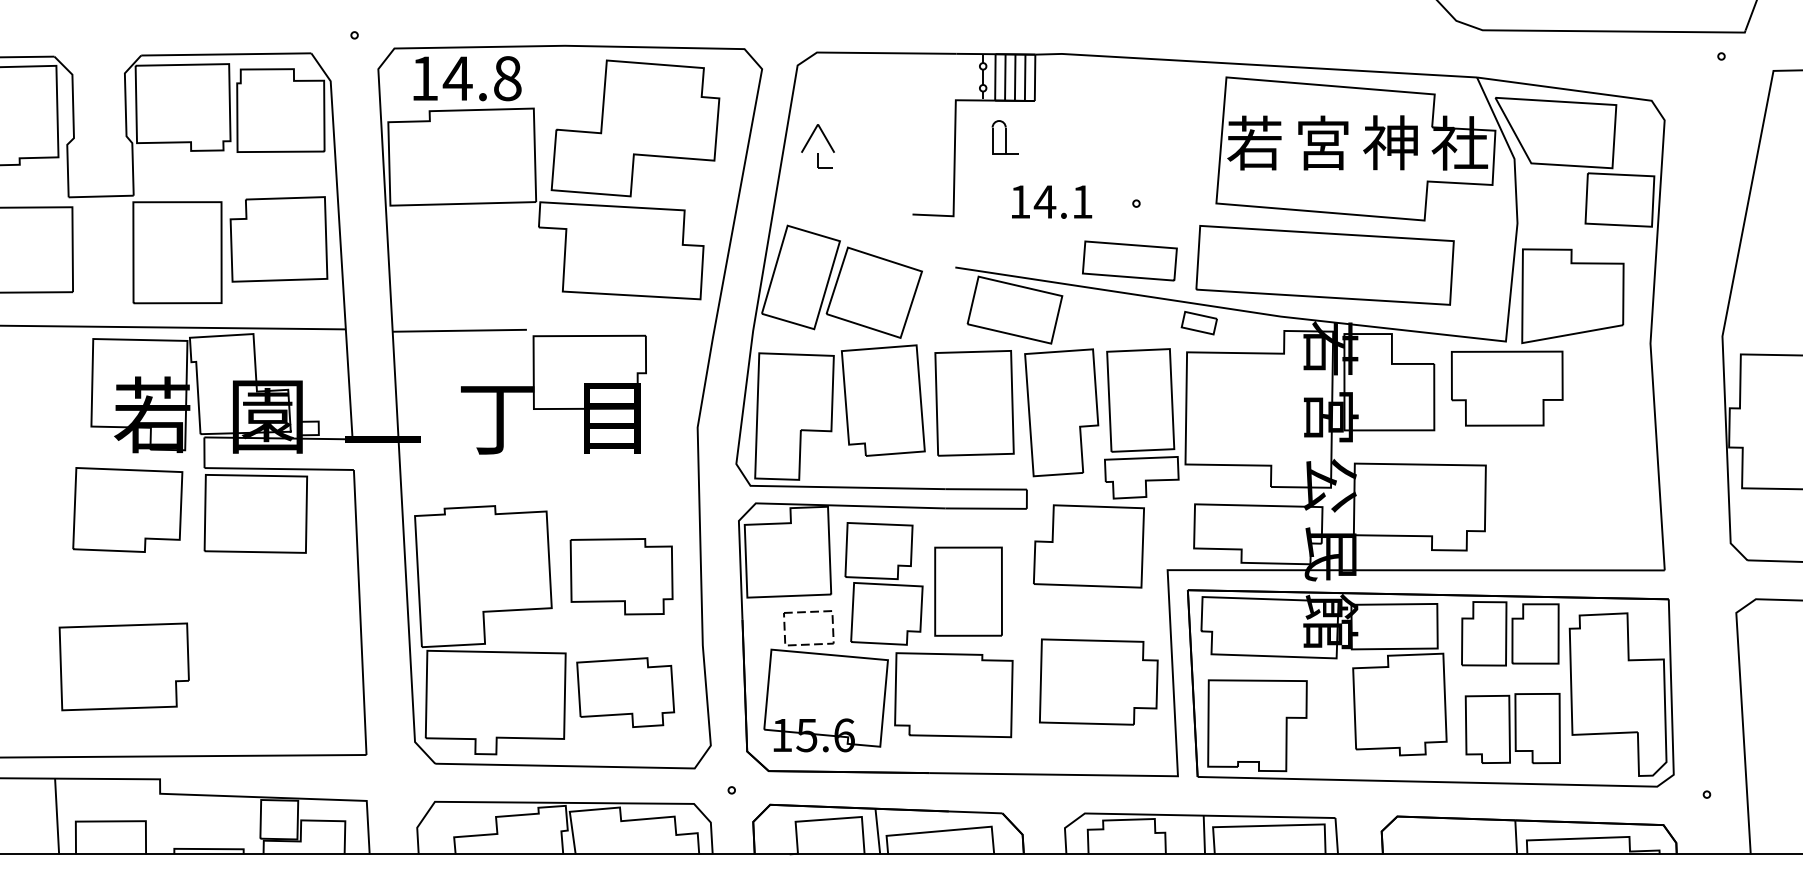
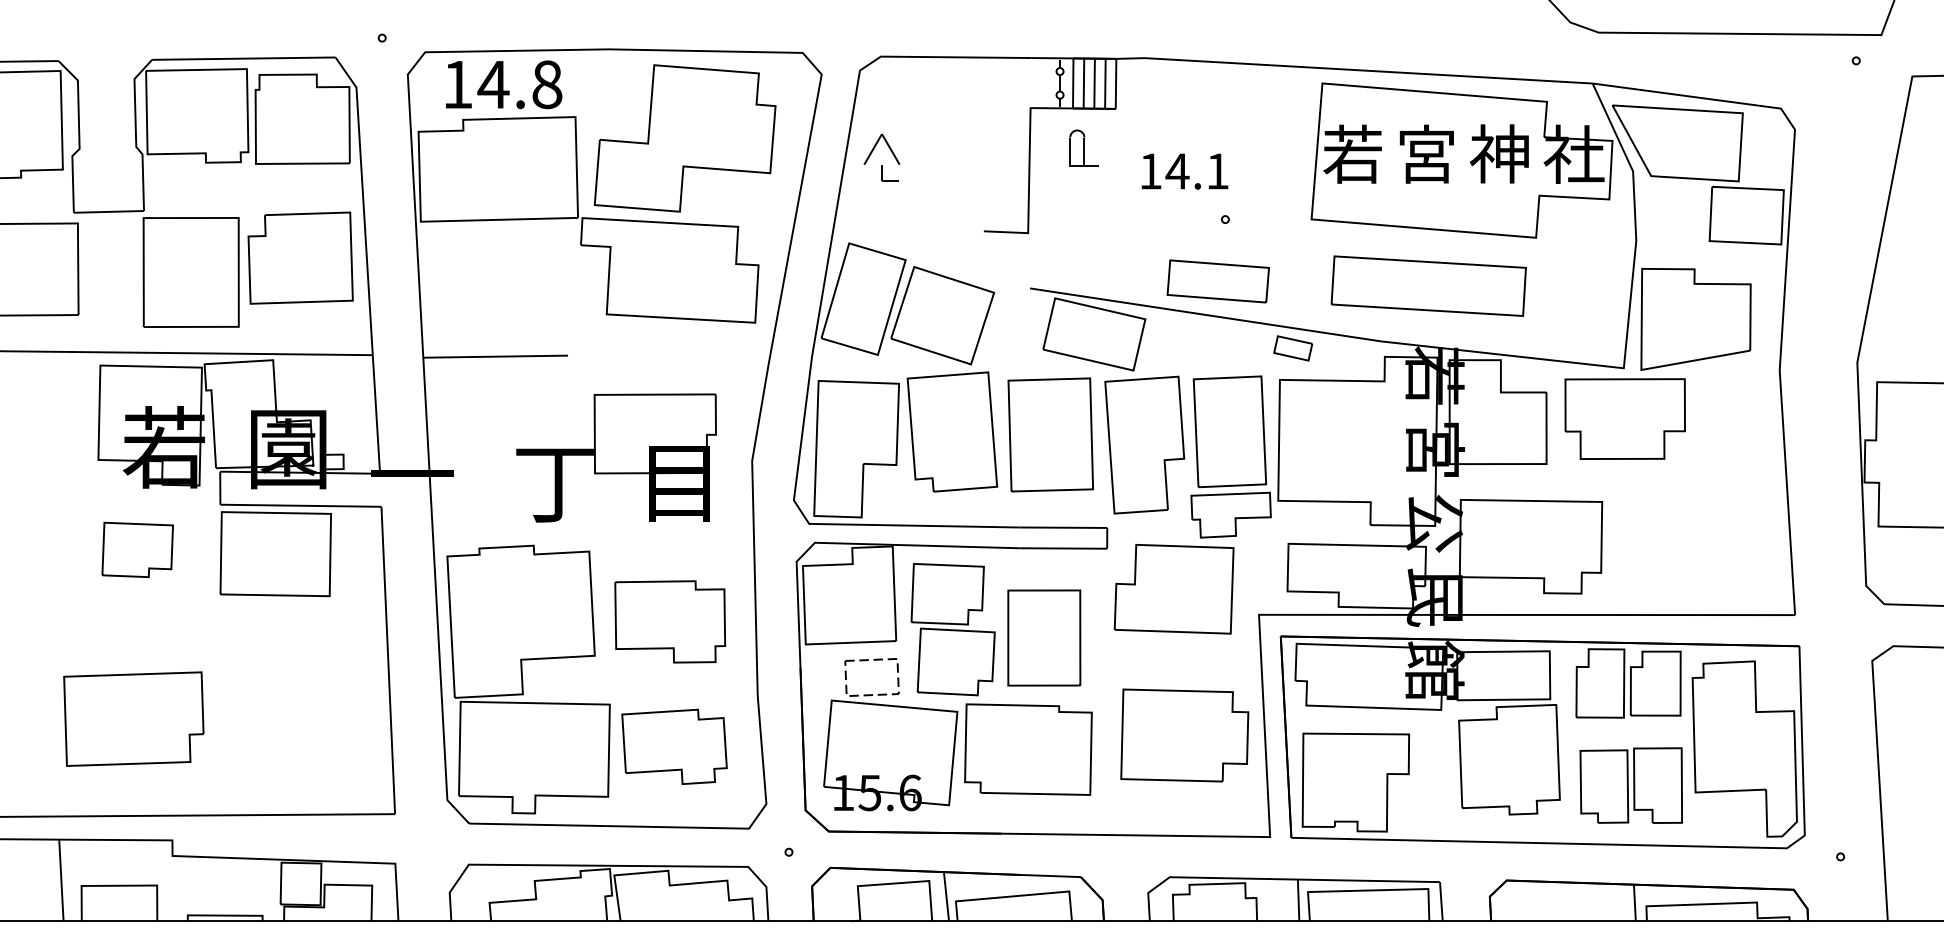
text: (1052, 201) -> (1185, 170), moved
part: (1324, 265) -> (1428, 286), size x0.7
part: (553, 394) -> (616, 457), moved
part: (127, 509) -> (137, 549), size x0.6

